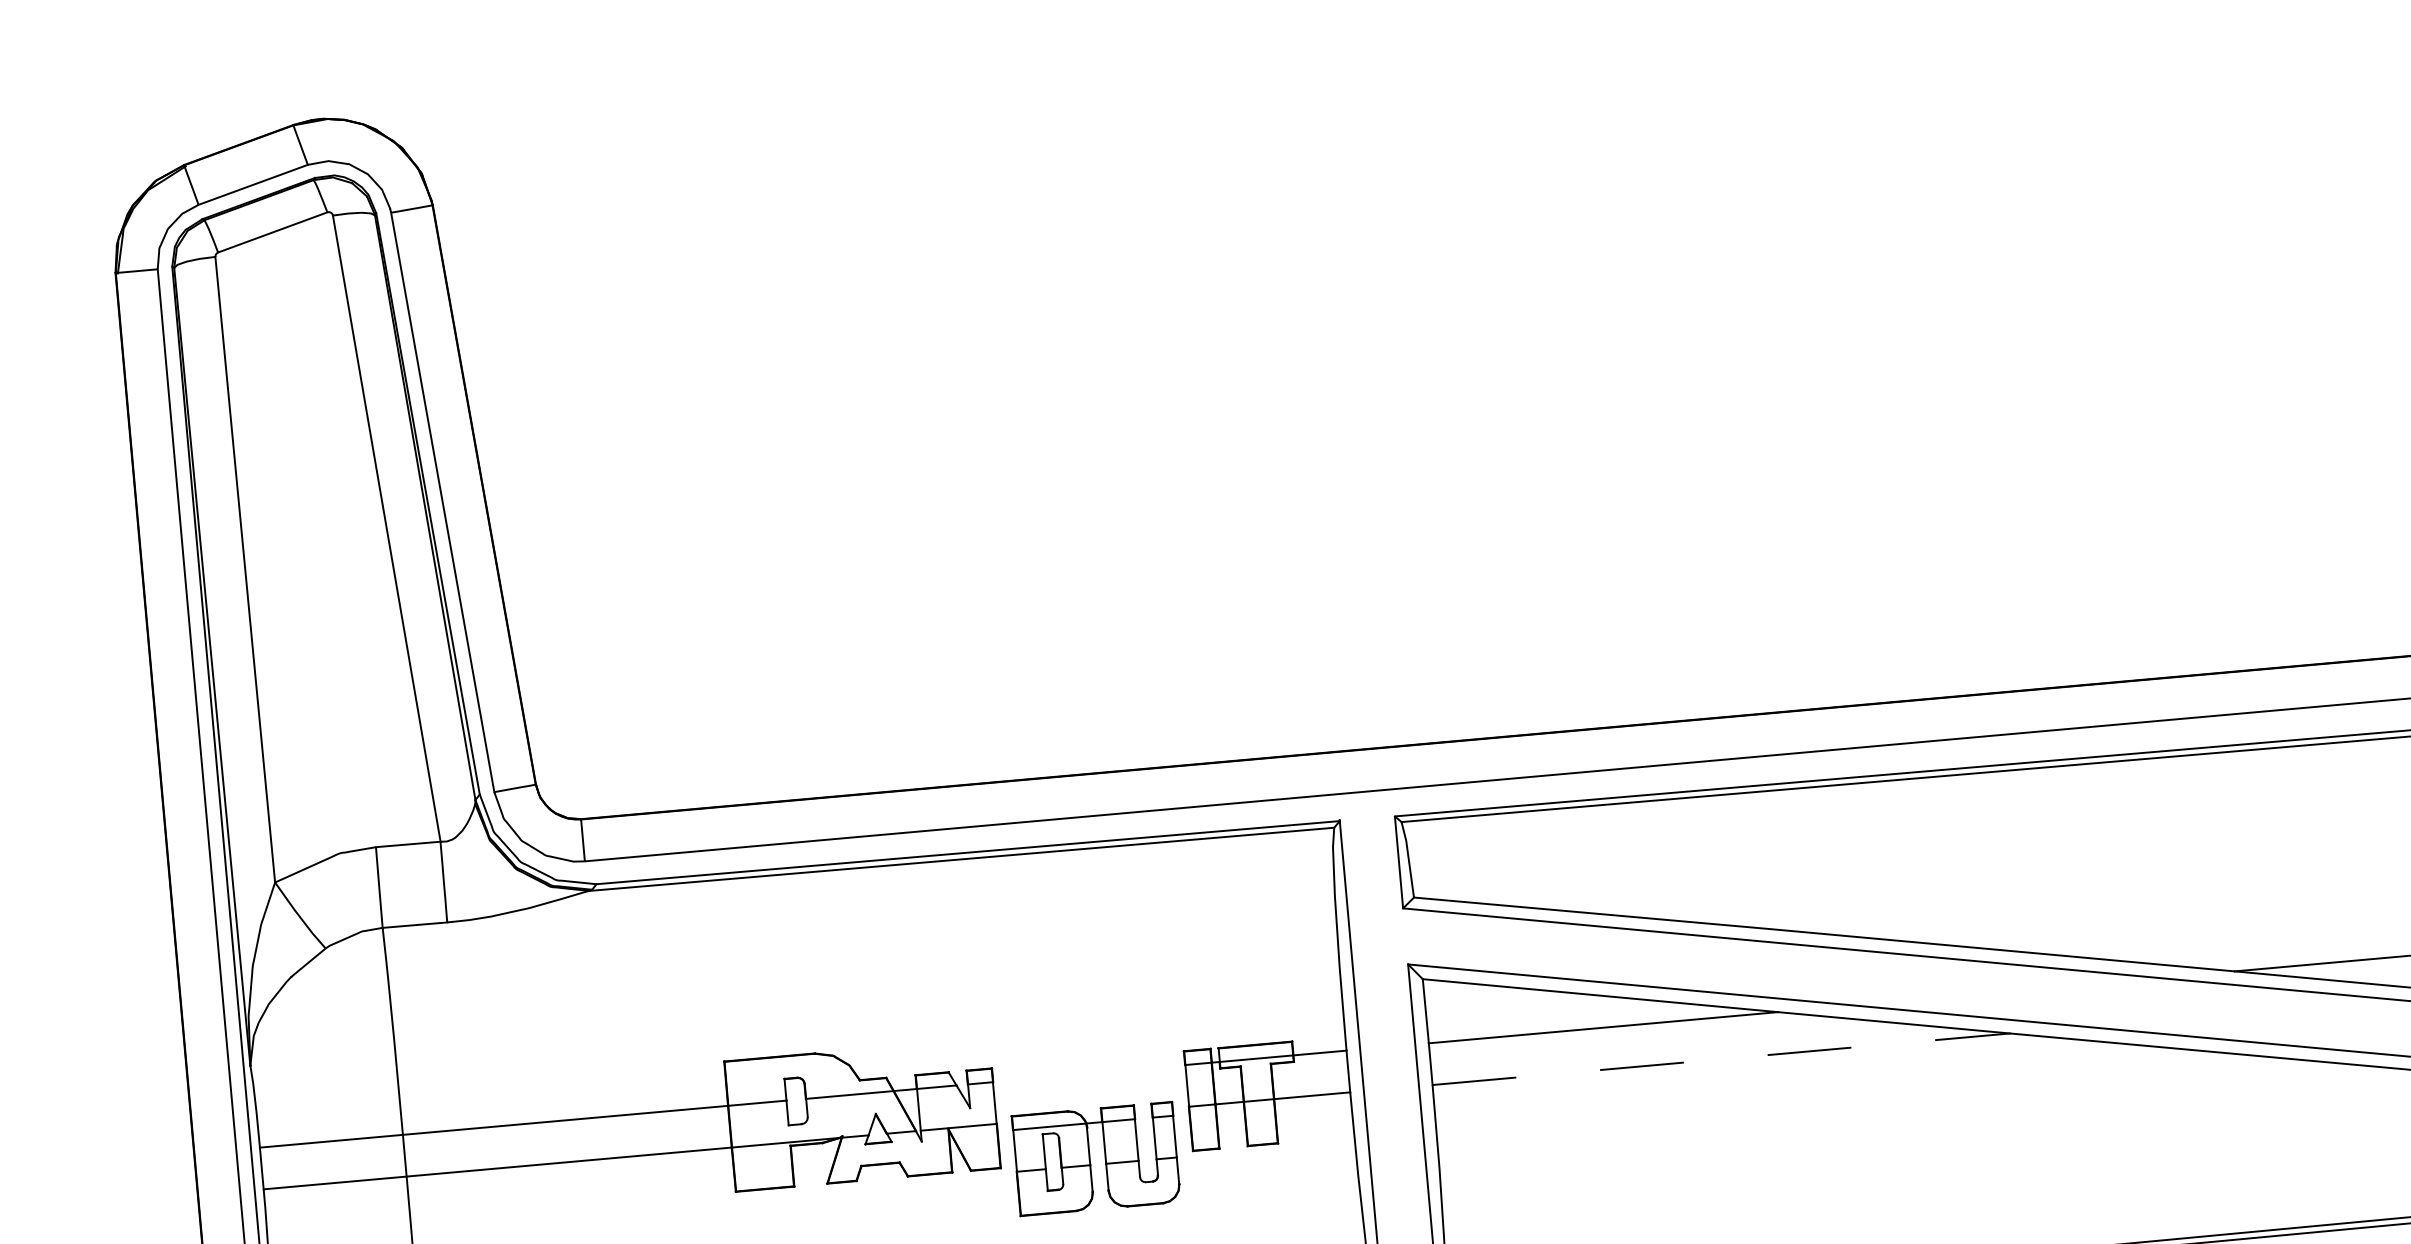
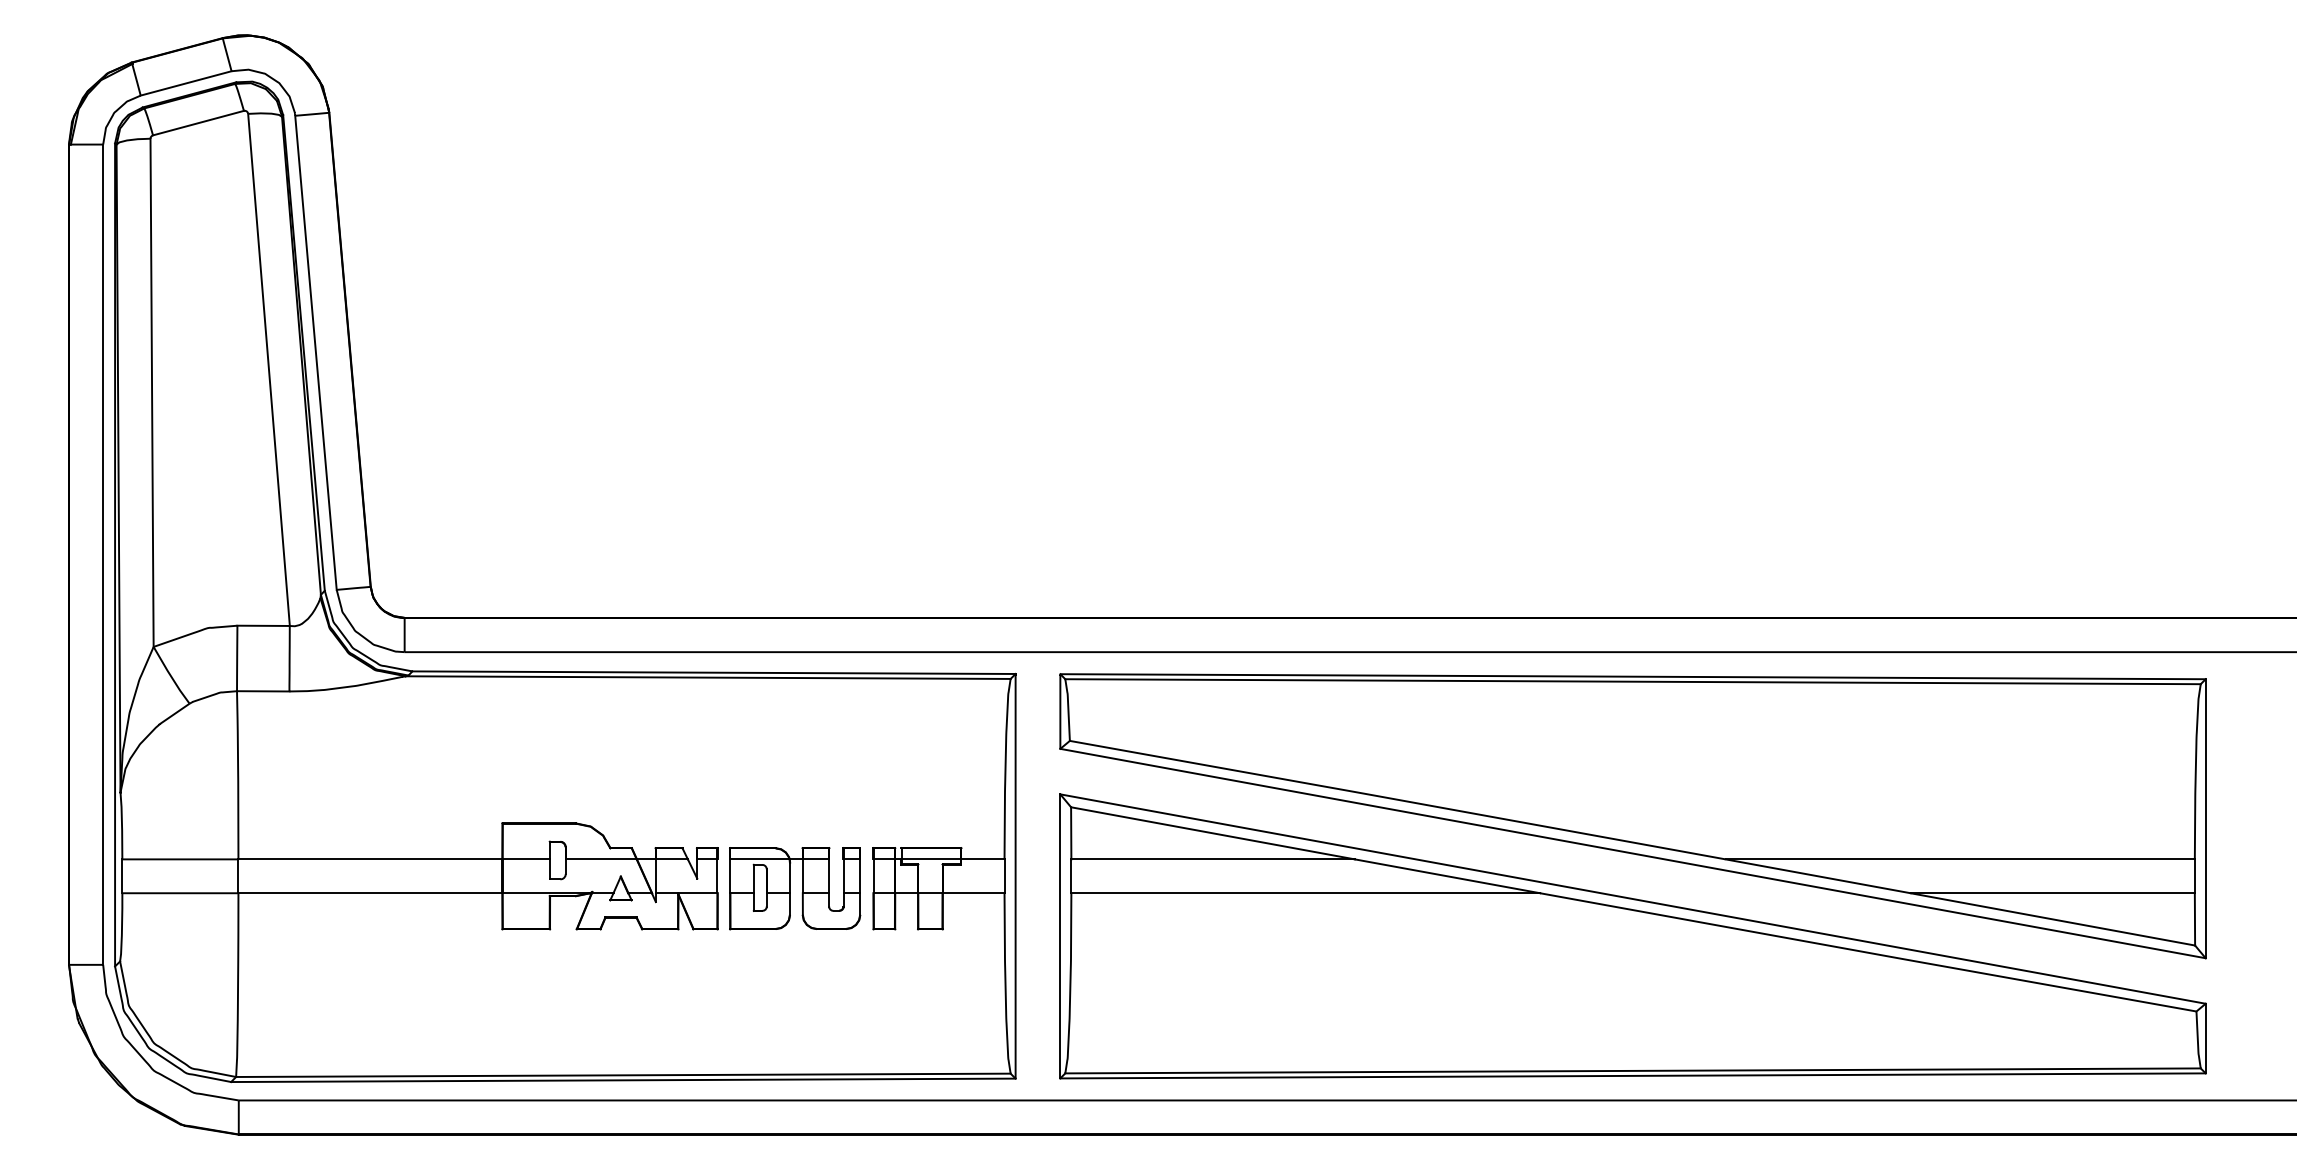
line: (1722, 1059) -> (1306, 893), dashed -> solid
part: (1096, 1158) -> (795, 888), moved

